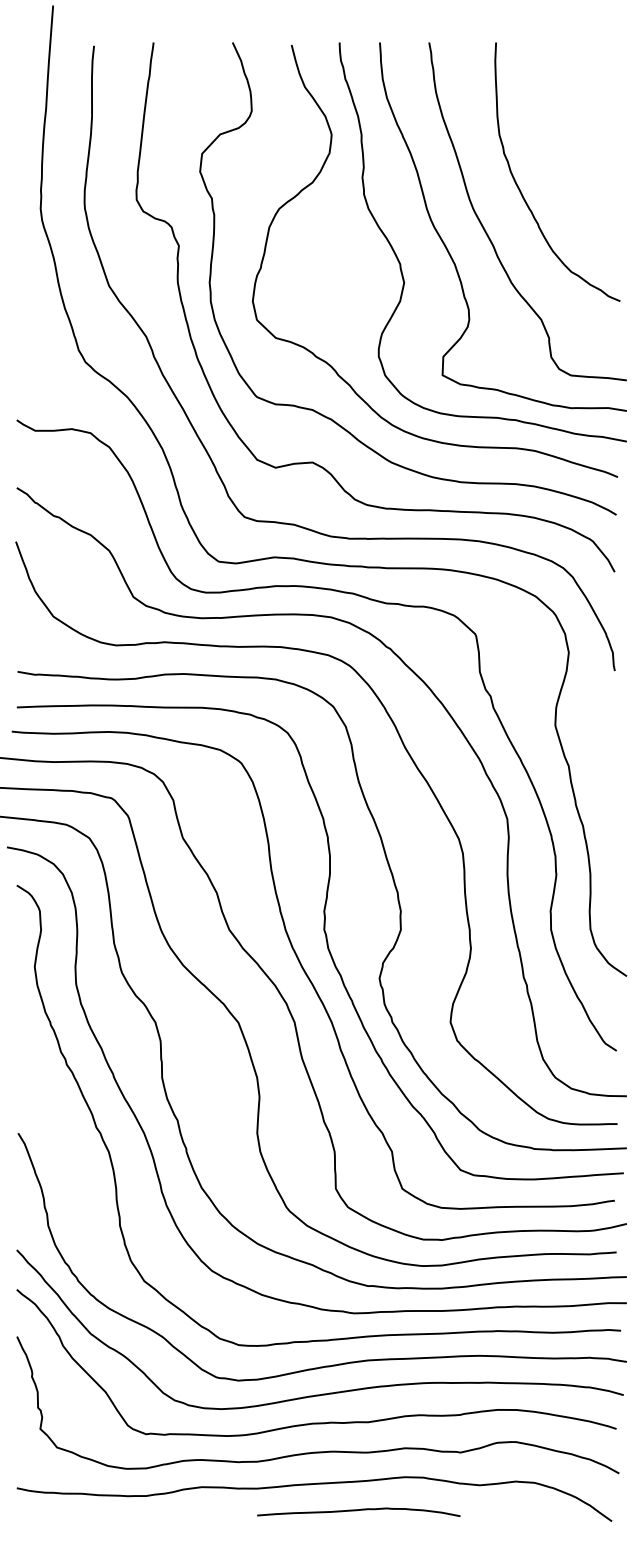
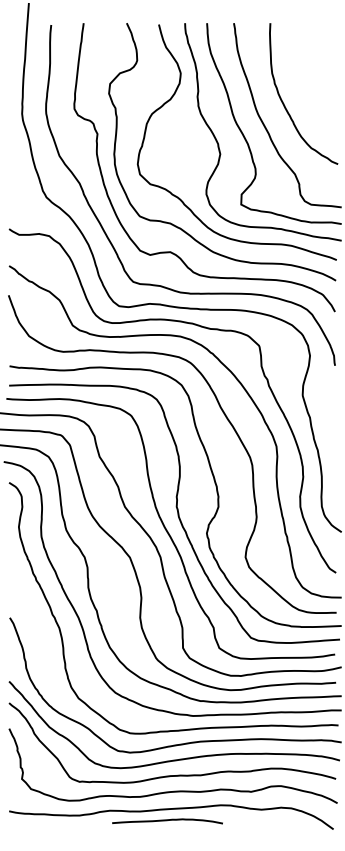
curve: (358, 1512) -> (167, 821), moved

